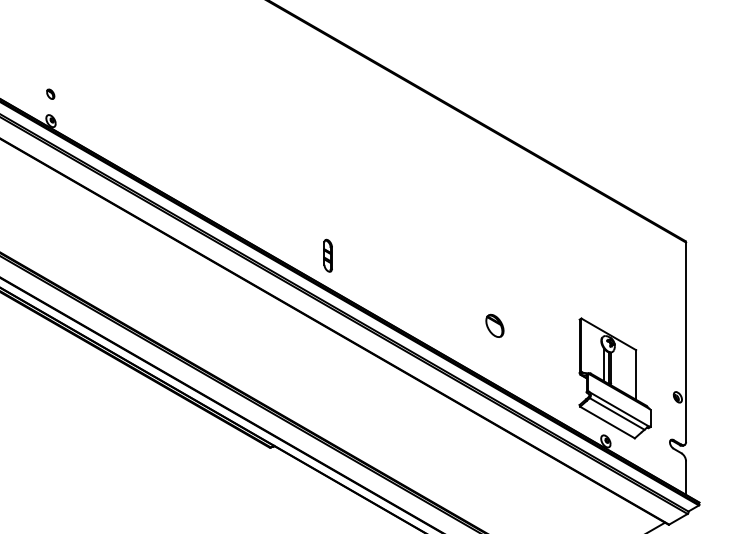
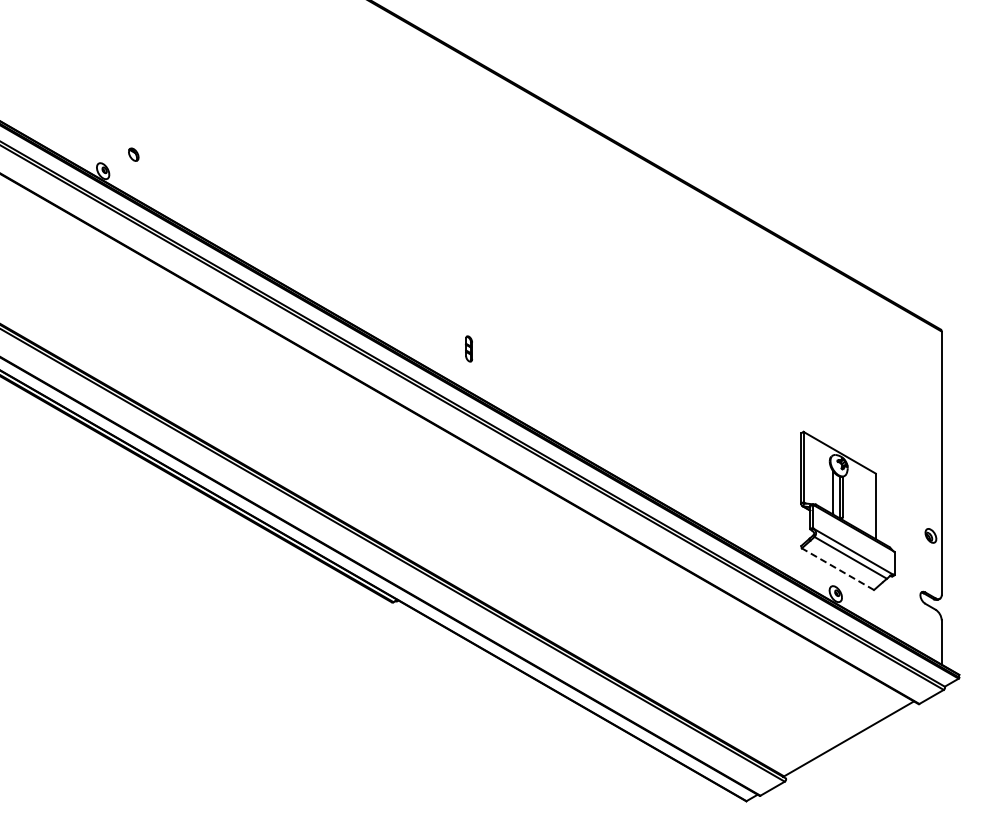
part: (50, 94) -> (133, 154), moved
part: (327, 255) -> (468, 348), size x0.6
part: (495, 325) -> (689, 441), removed
line: (607, 422) -> (837, 569), solid -> dashed

